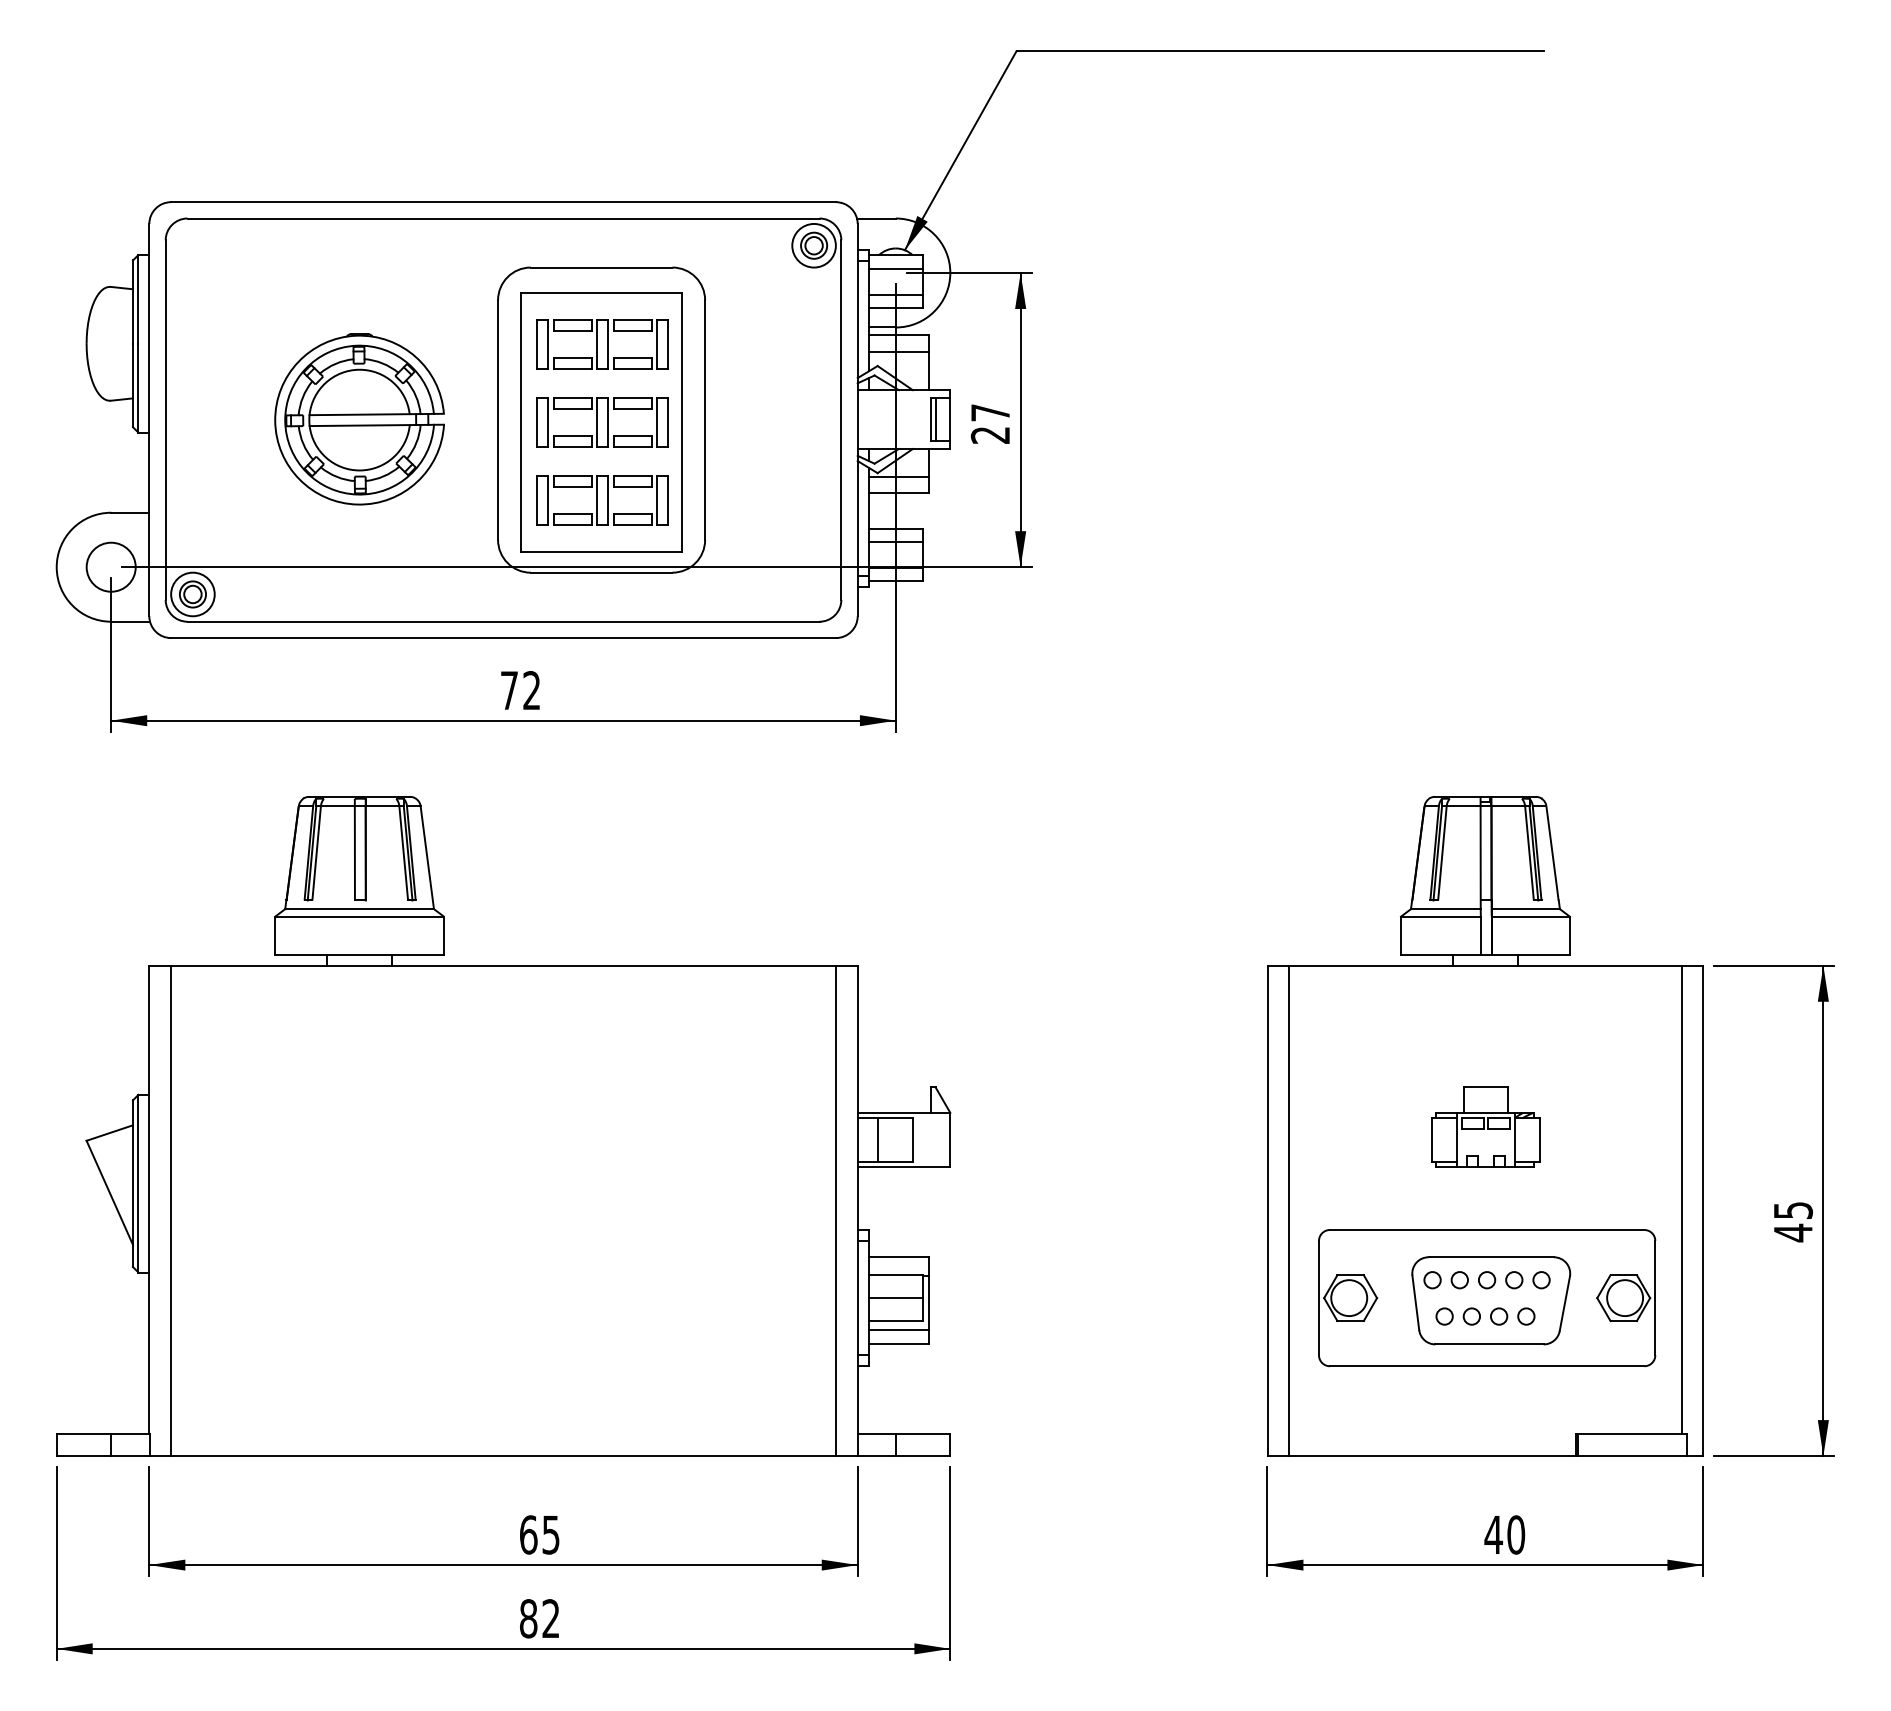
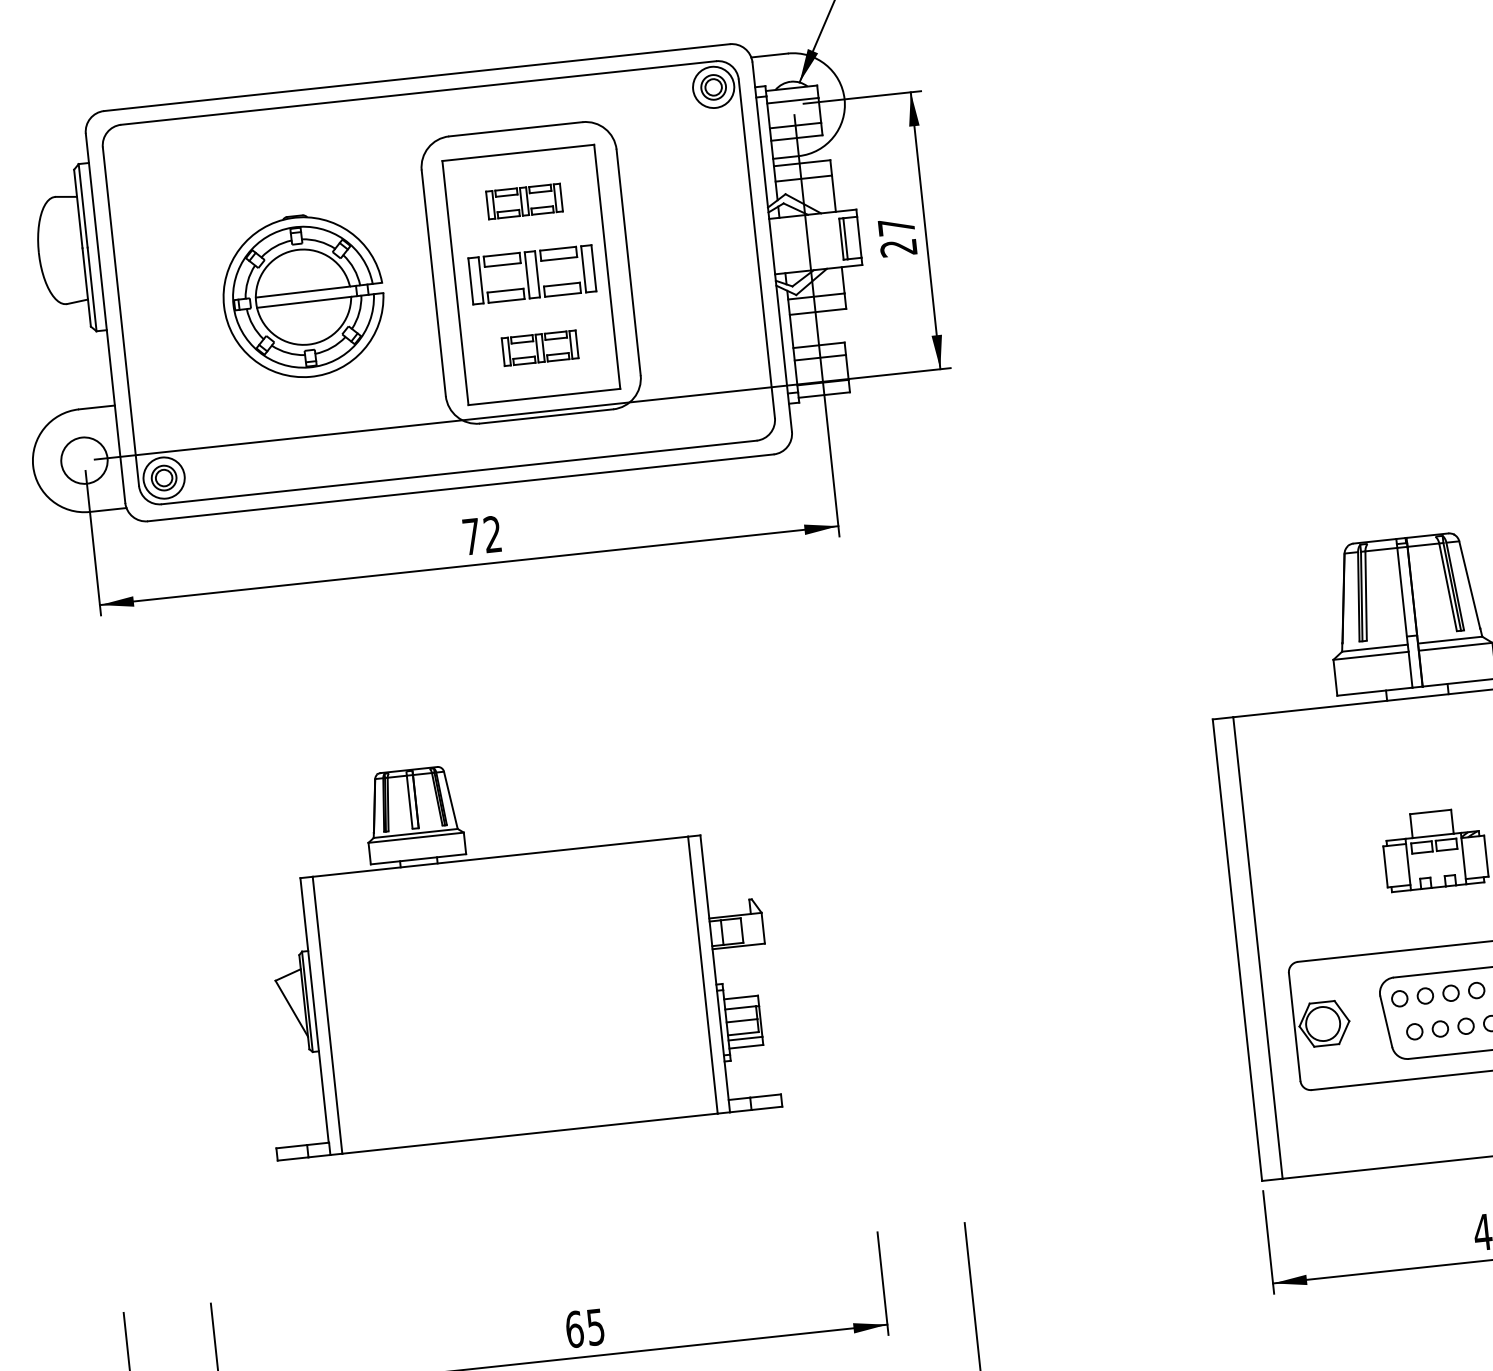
part: (602, 344) -> (524, 201), size x0.6
part: (602, 500) -> (540, 348), size x0.6
part: (503, 1126) -> (509, 947), size x0.6

